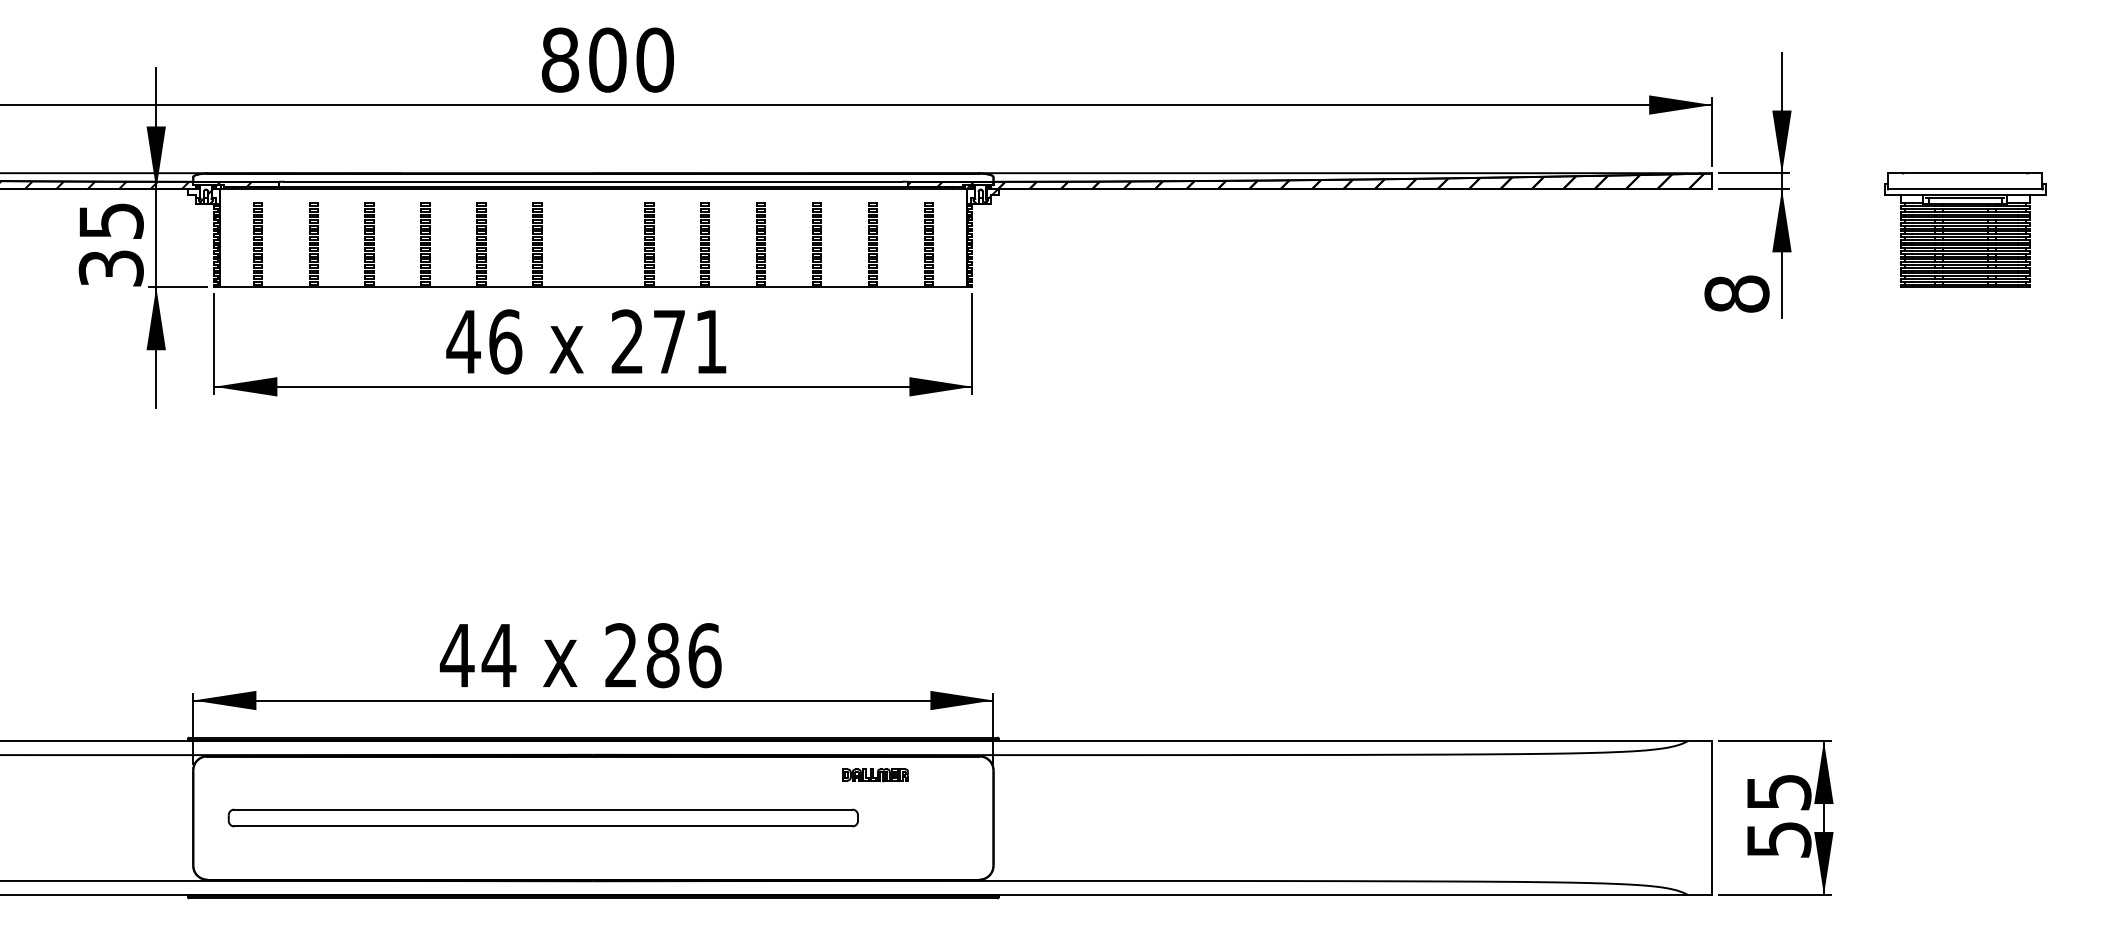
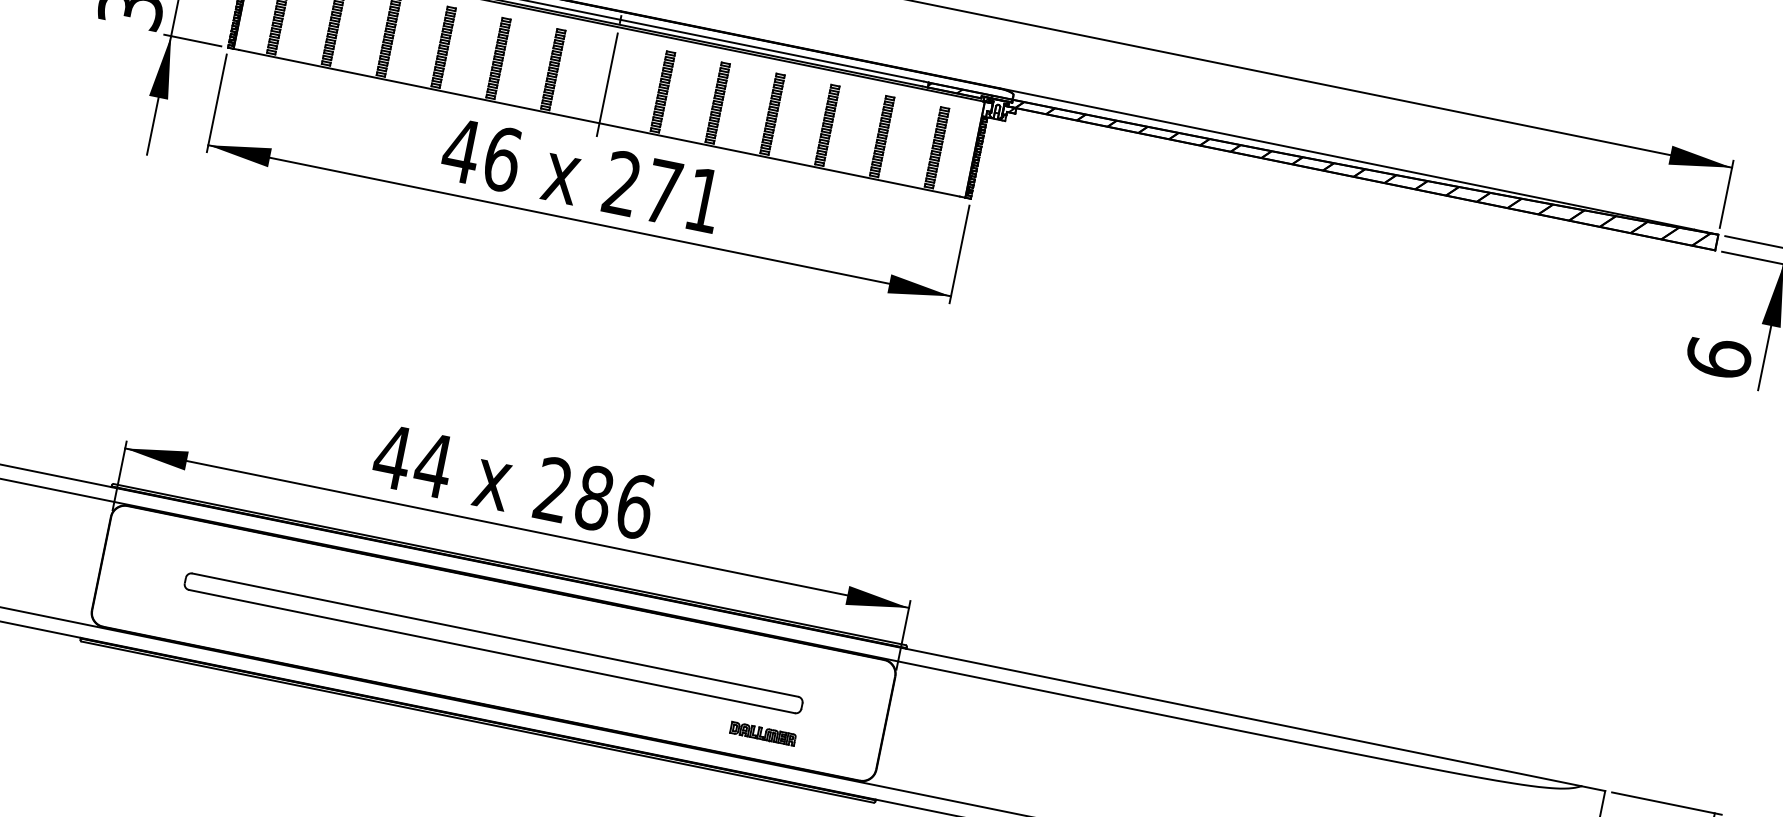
line: (593, 238) -> (609, 75), added
text: (1736, 293) -> (1718, 357), 8 -> 6
part: (875, 775) -> (763, 734), moved
part: (542, 817) -> (492, 642), moved

